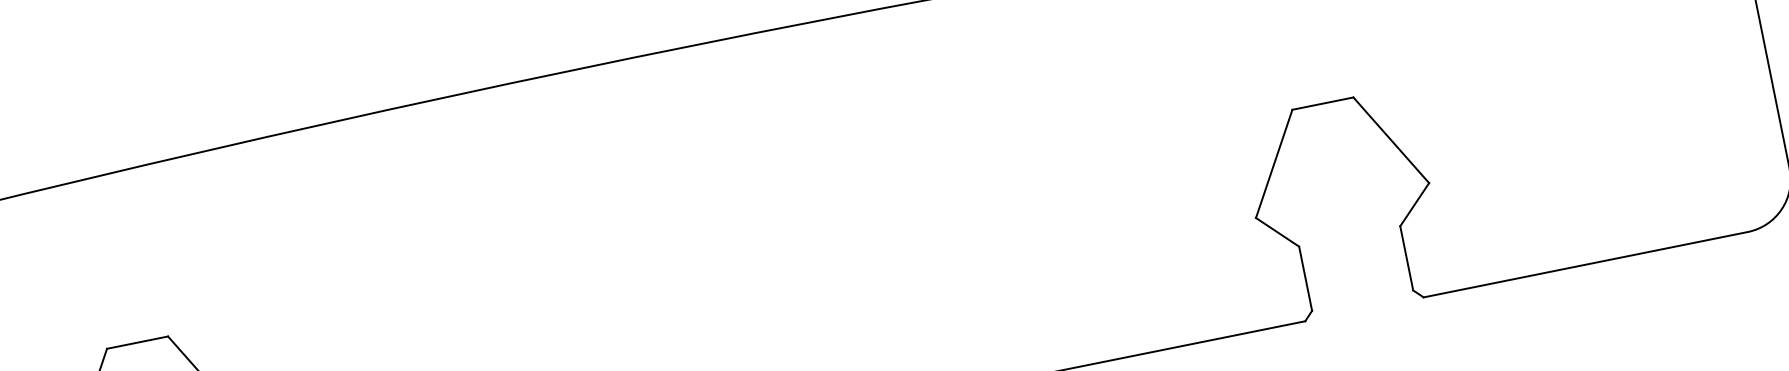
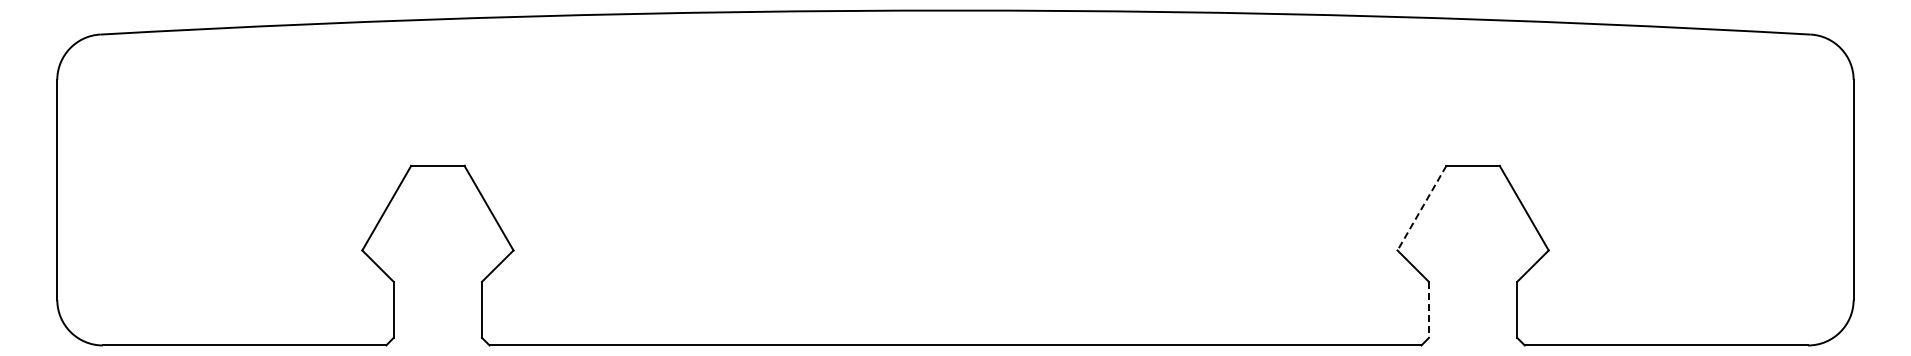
line: (1274, 164) -> (1422, 208), solid -> dashed
line: (1305, 279) -> (1428, 310), solid -> dashed

